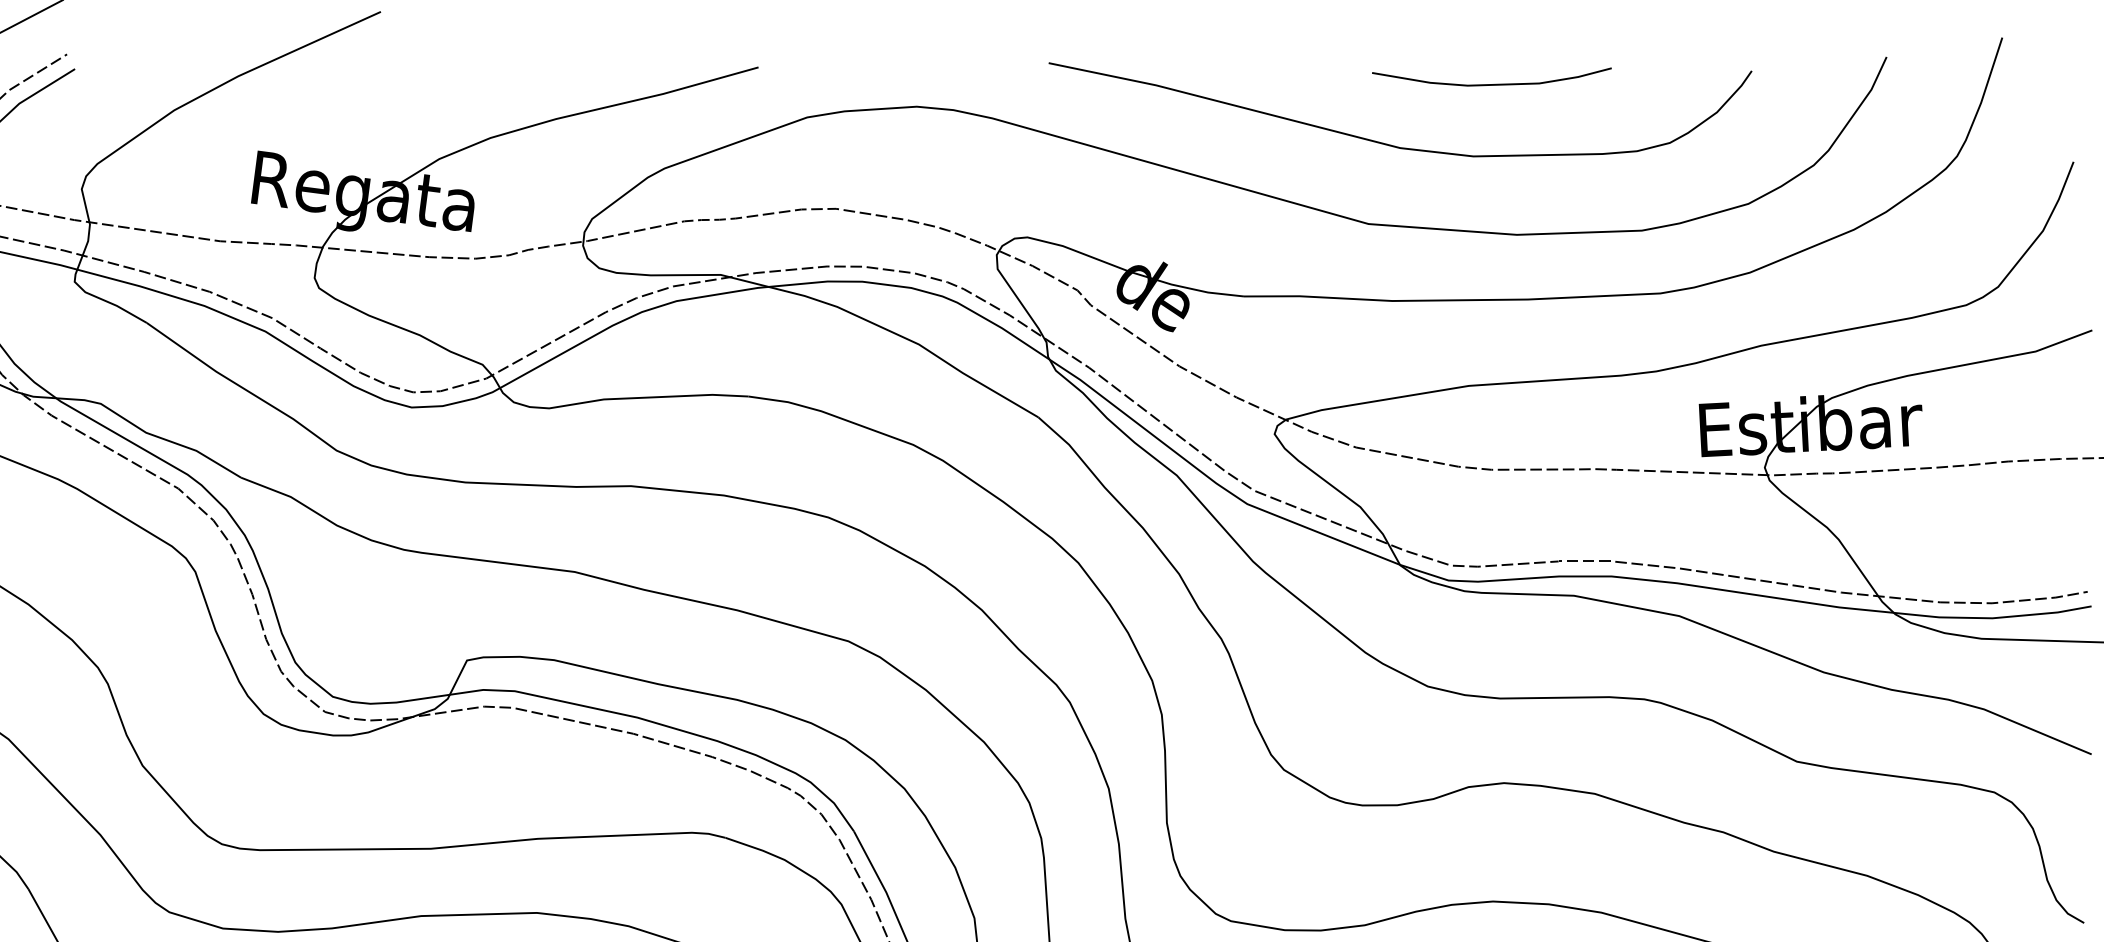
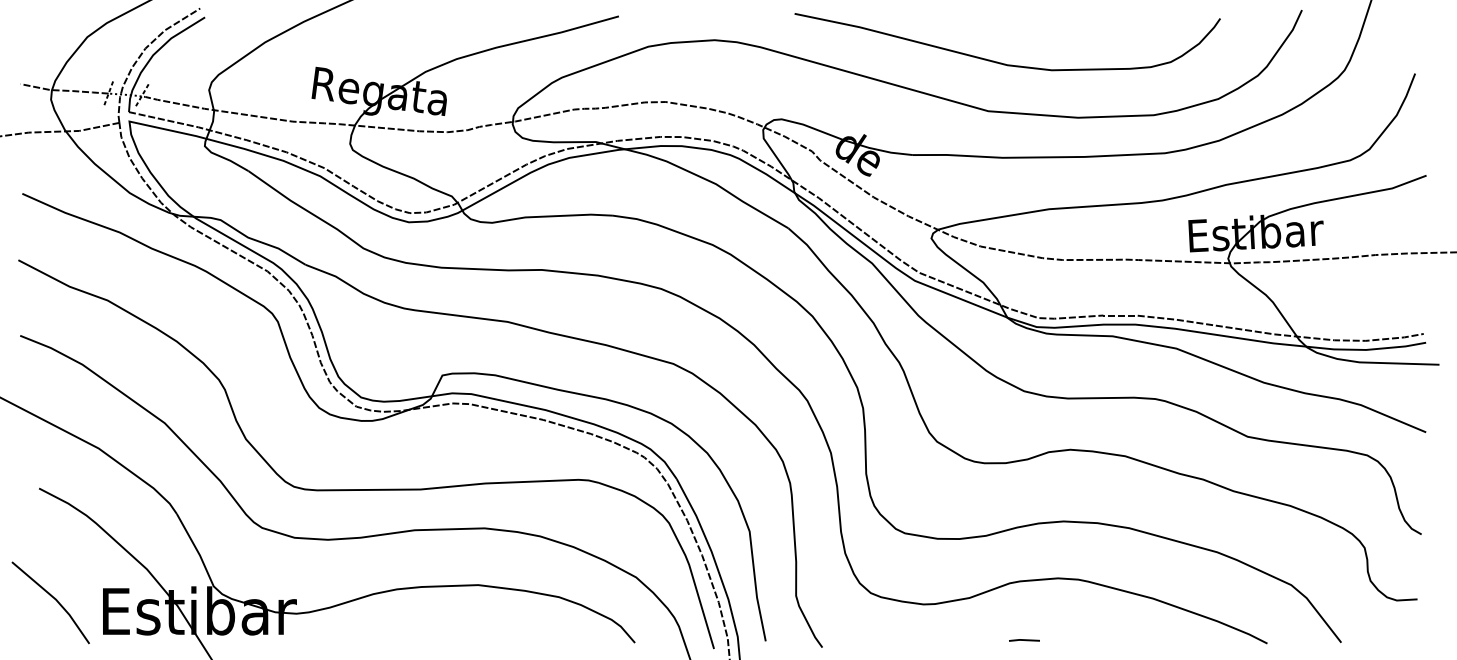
curve: (1491, 84) -> (1062, 26), removed

